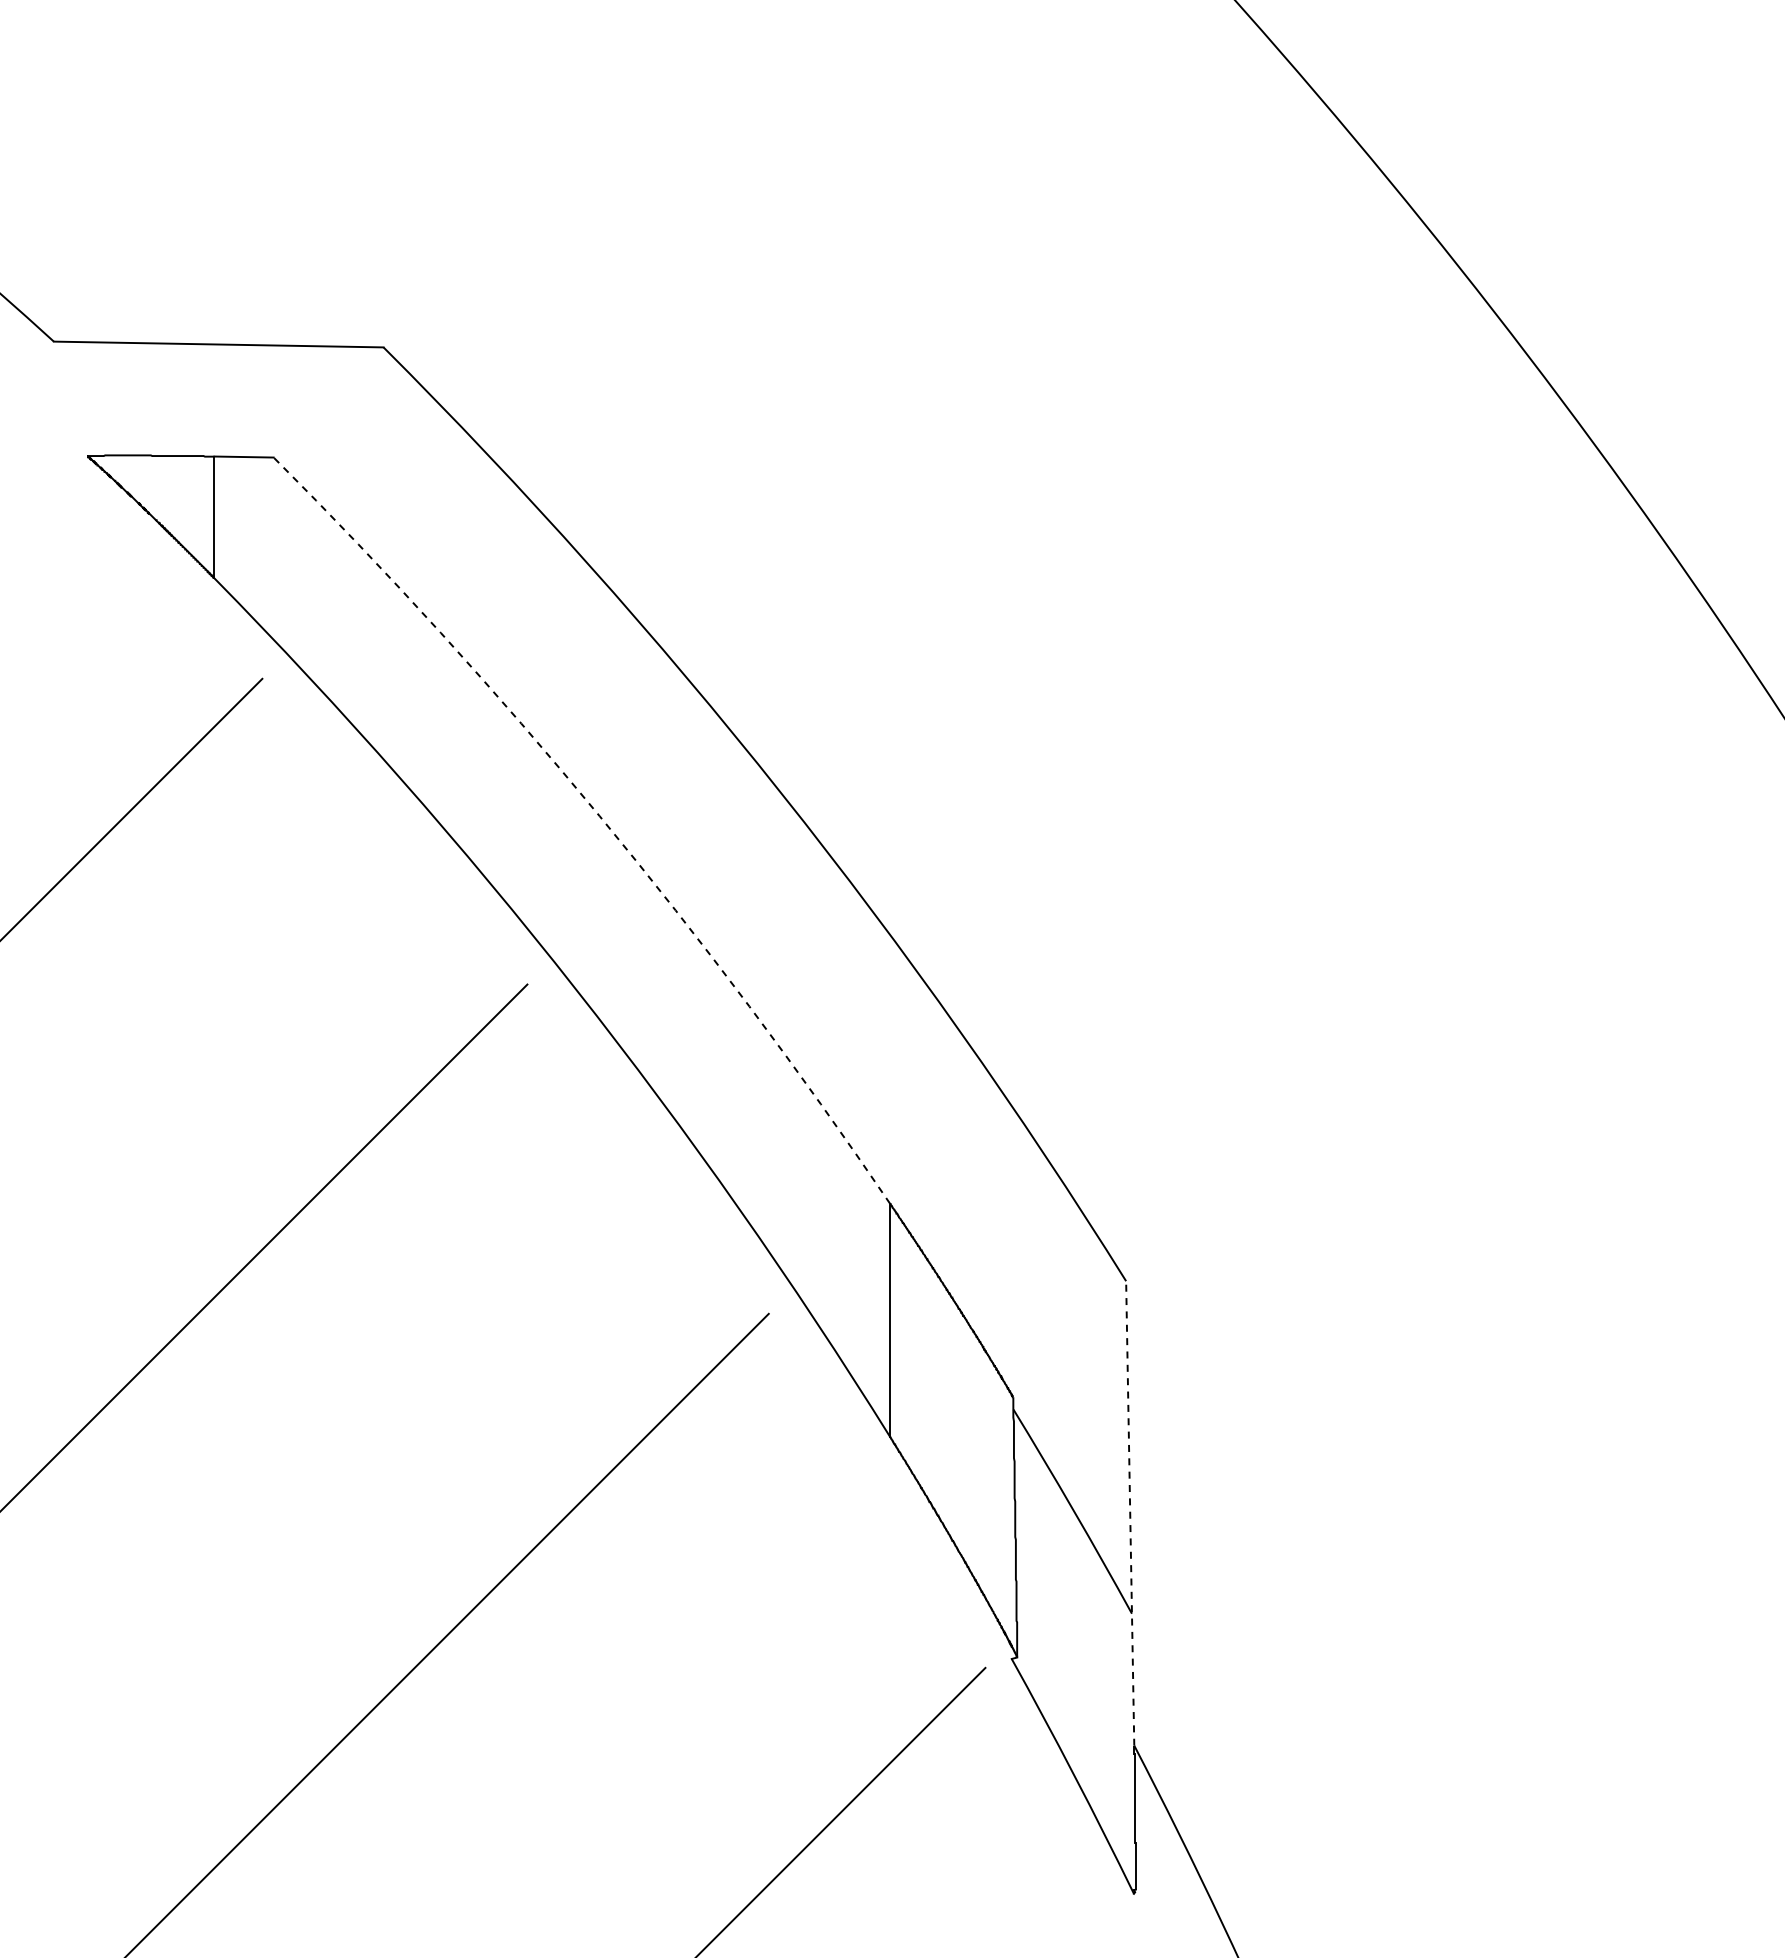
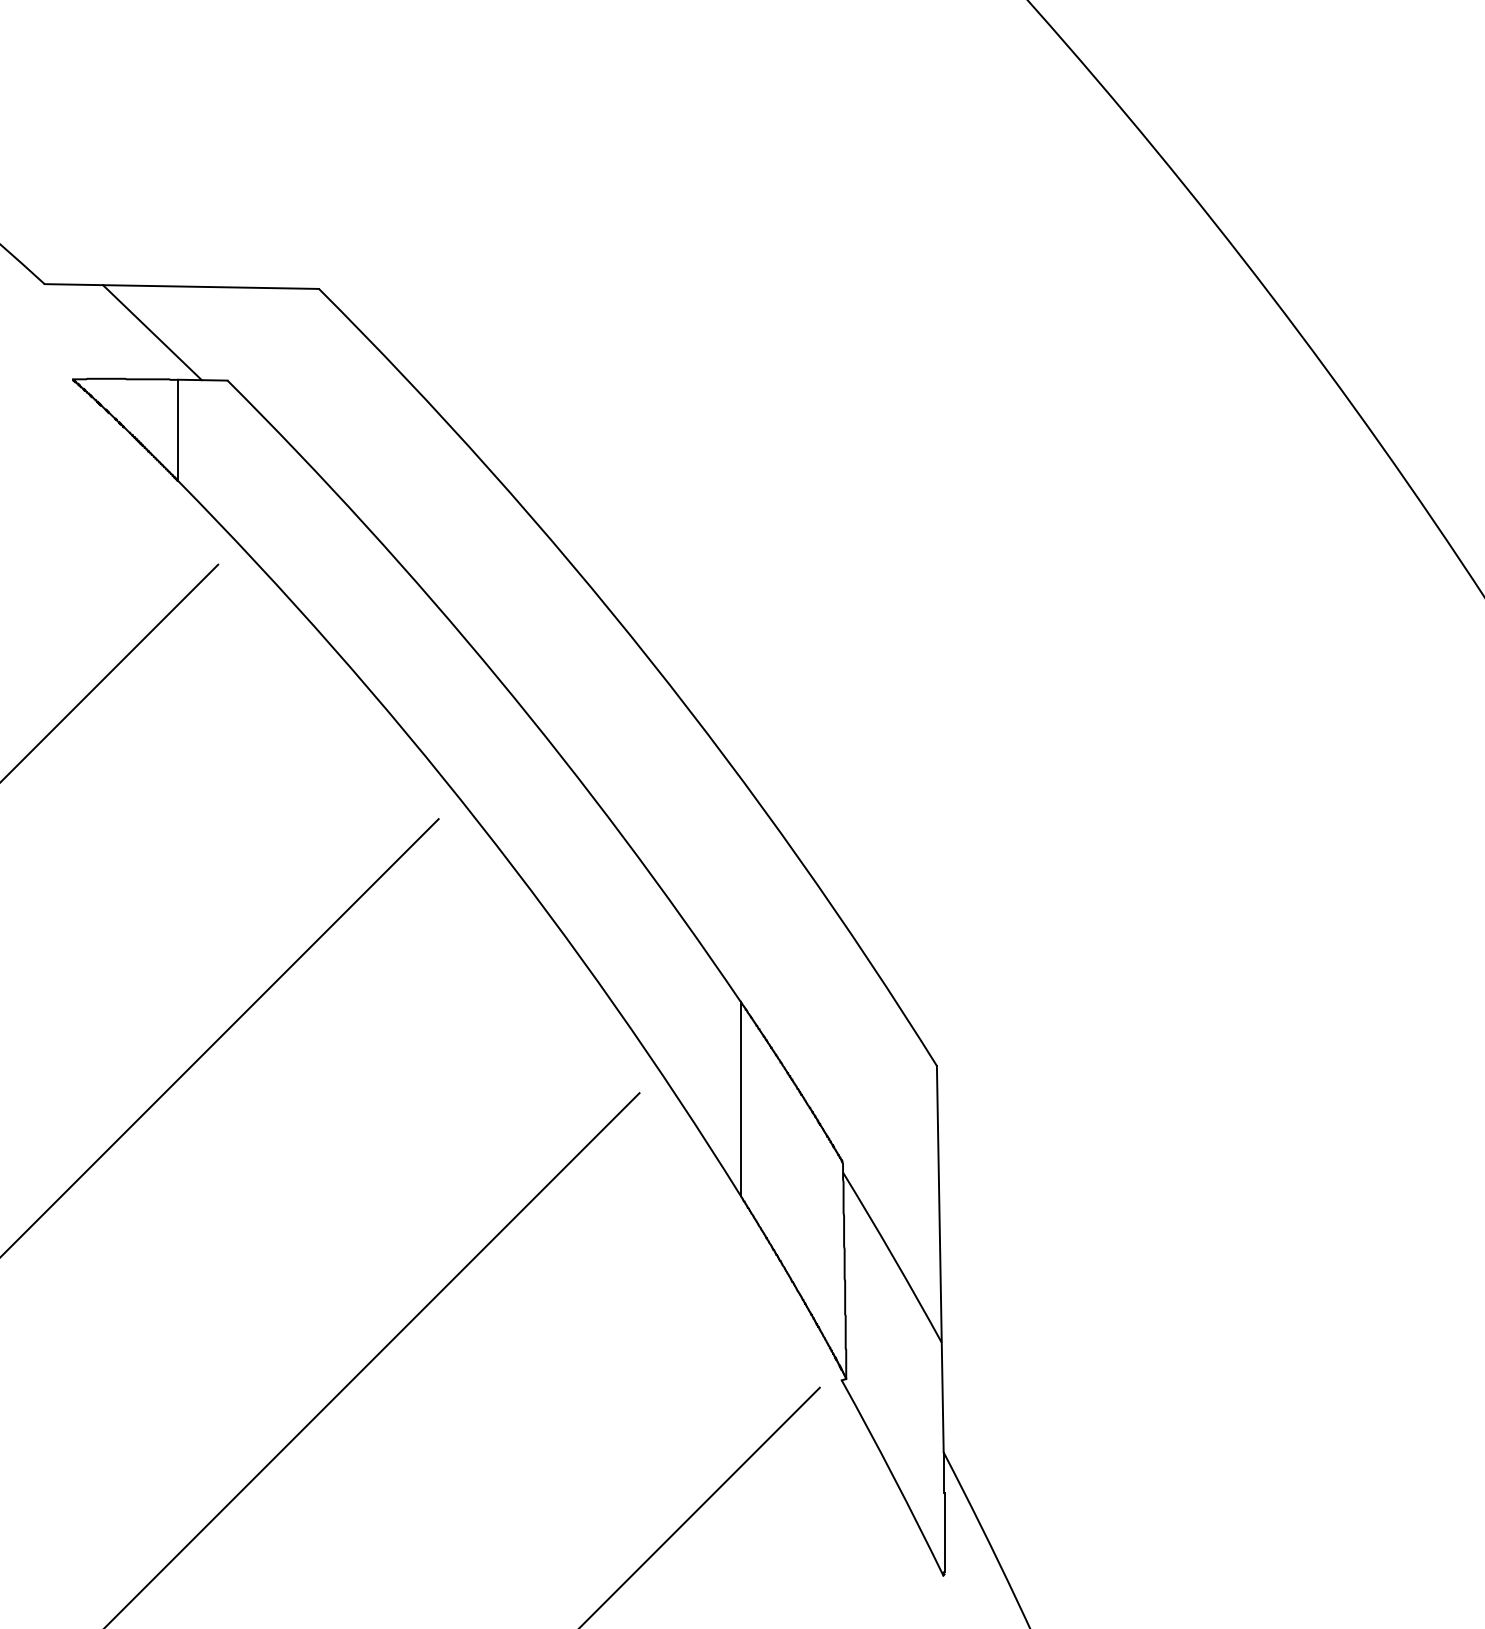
line: (182, 399) -> (151, 332), added
arc: (599, 816) -> (498, 679), dashed -> solid
line: (1130, 1512) -> (940, 1258), dashed -> solid

